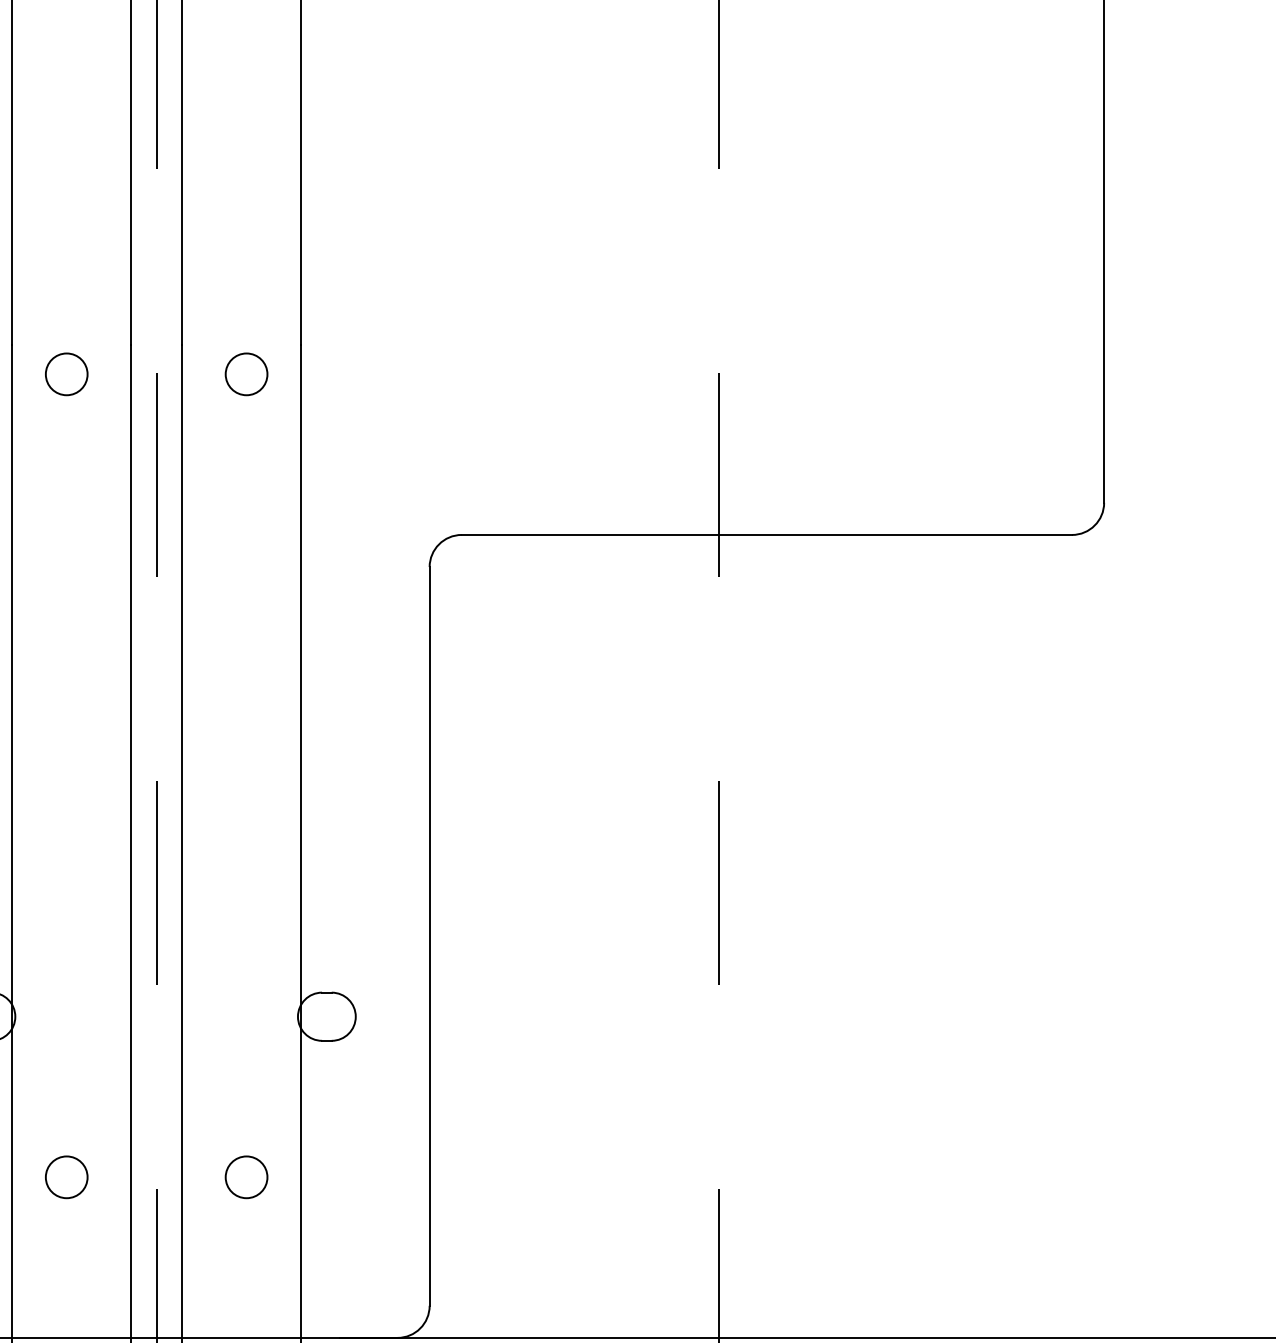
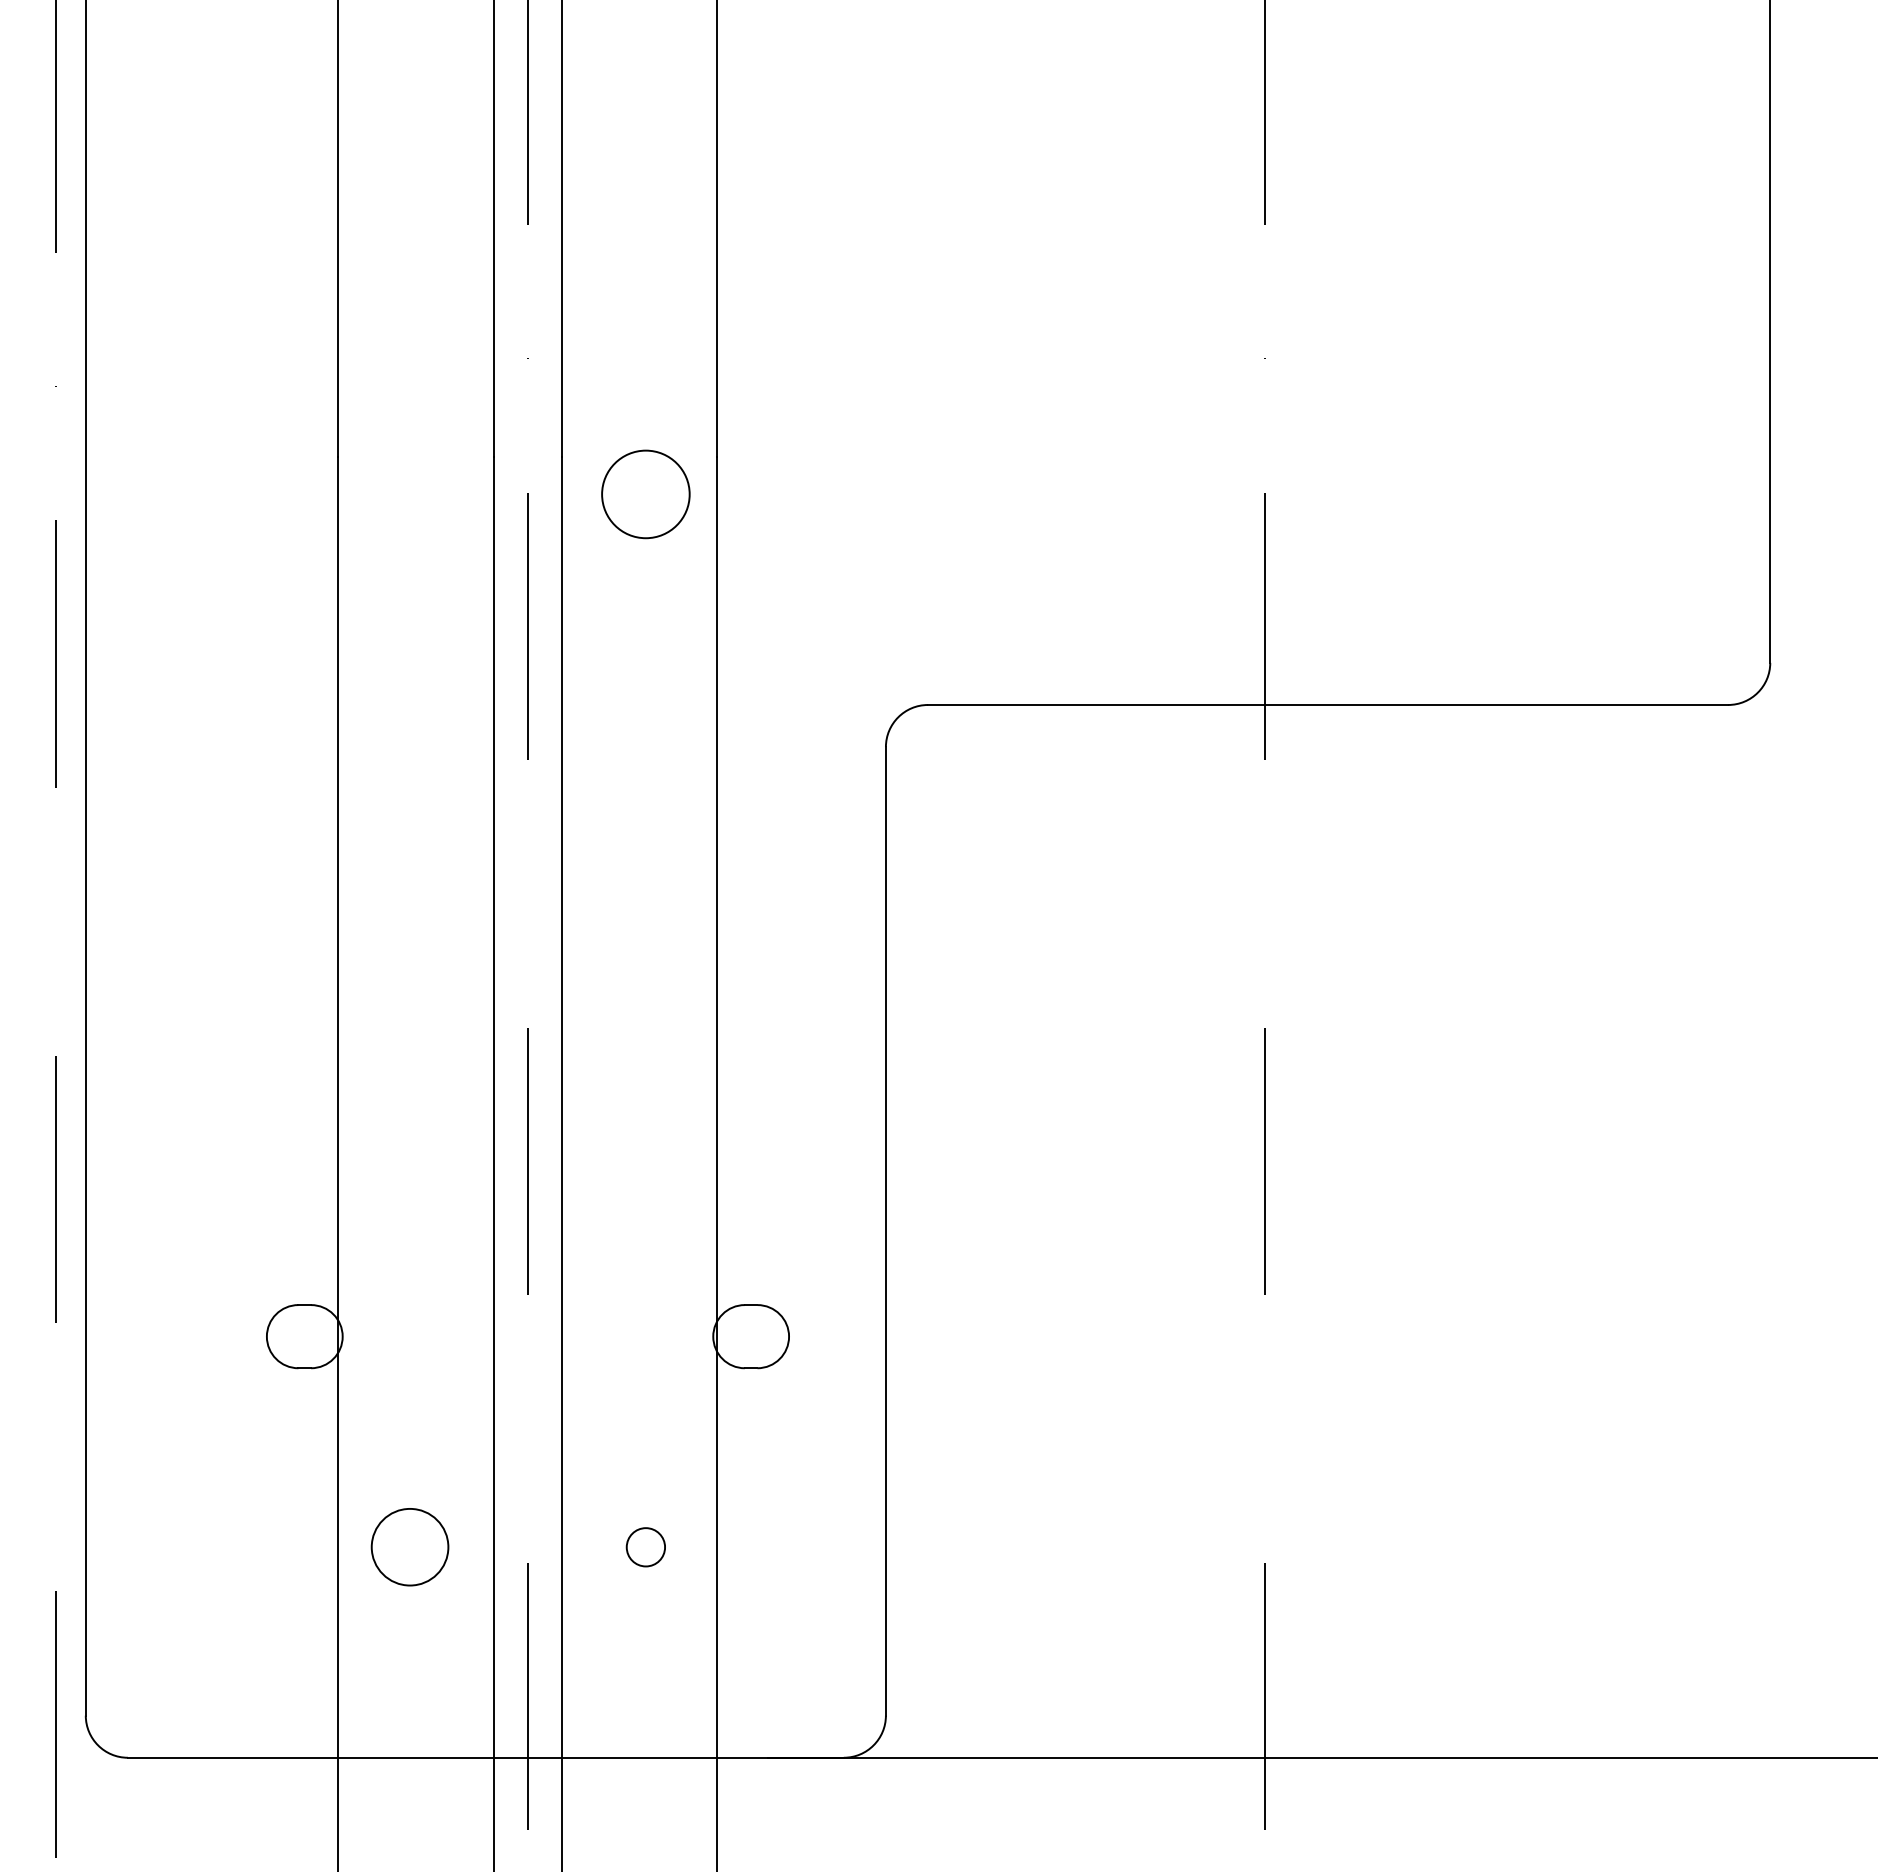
circle: (66, 374) -> (409, 494), removed
circle: (246, 374) -> (645, 494), size x1.6
circle: (66, 1176) -> (409, 1546), size x1.4
circle: (246, 1177) -> (645, 1547), size x0.7

